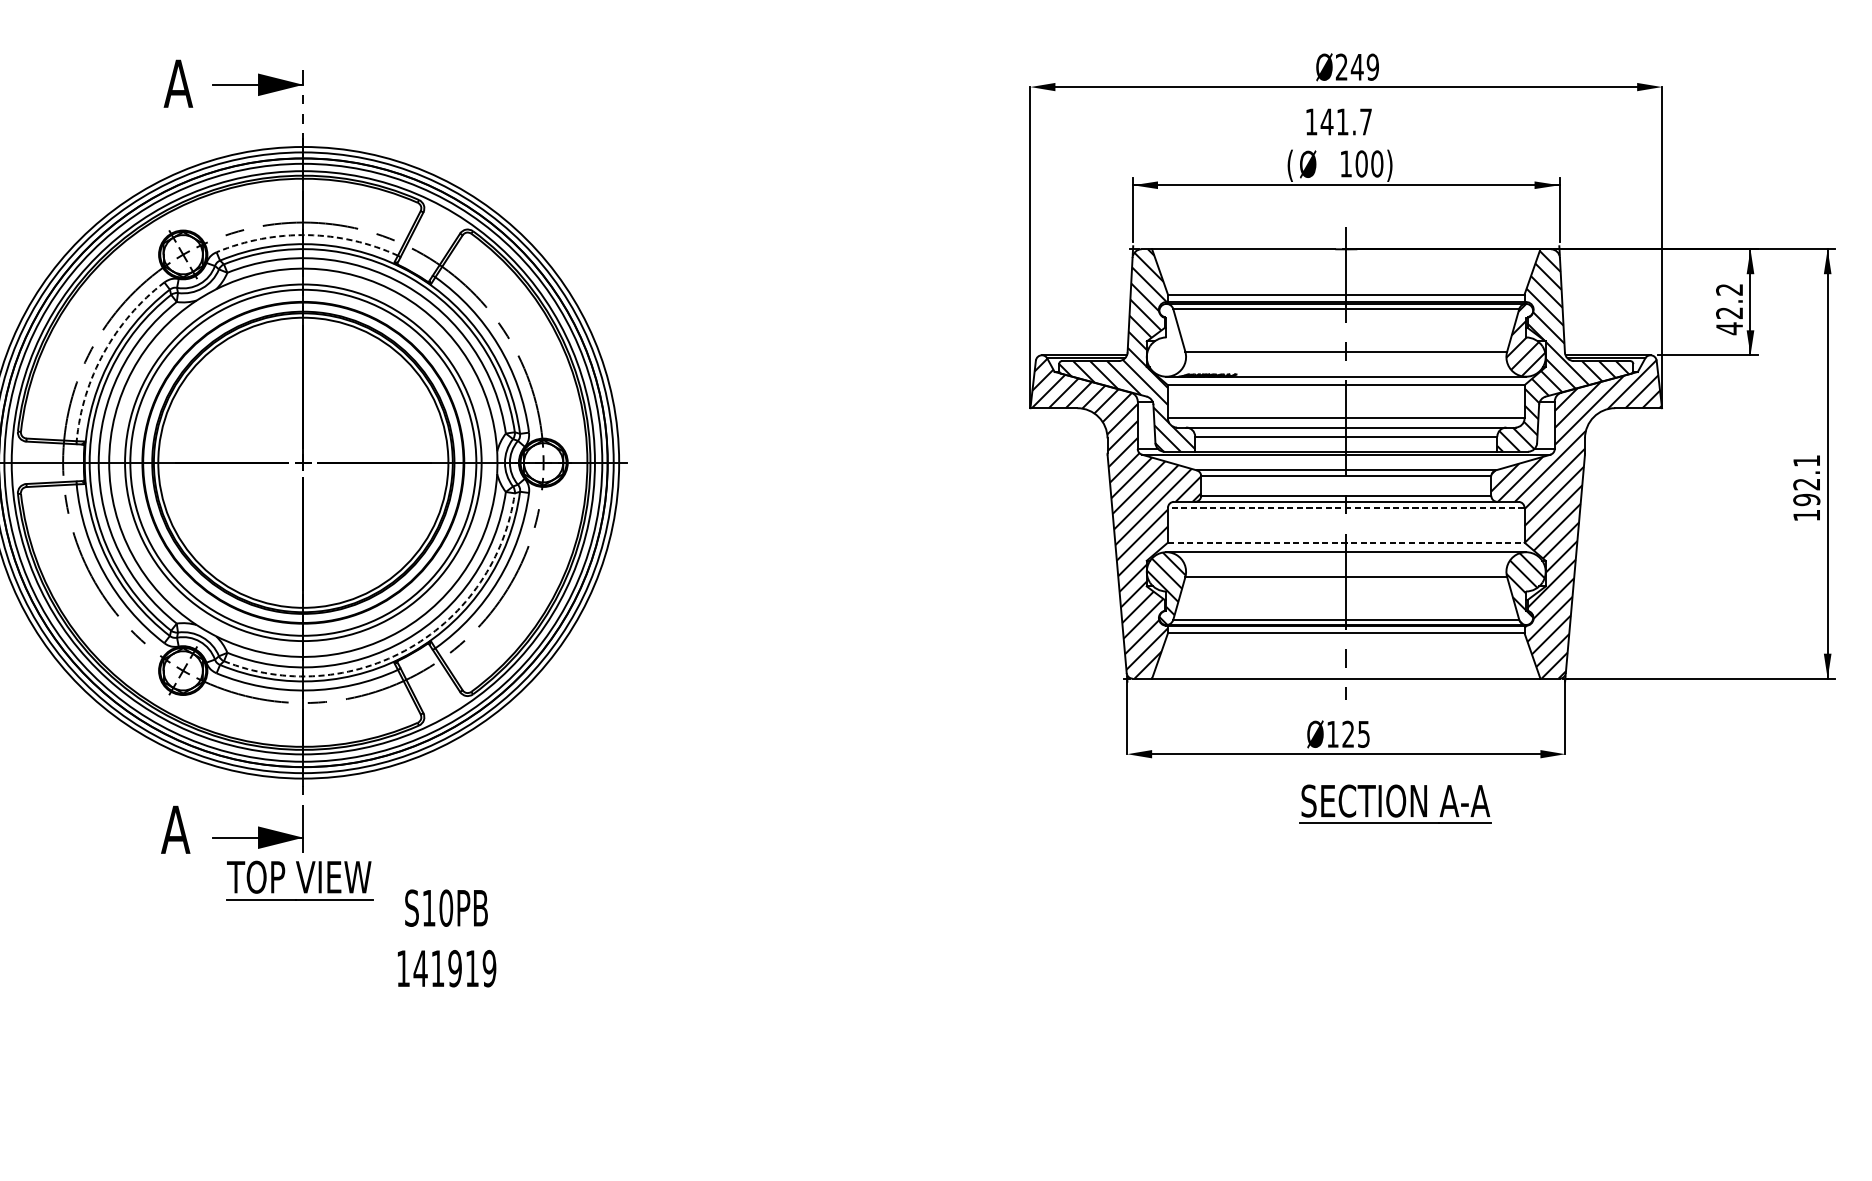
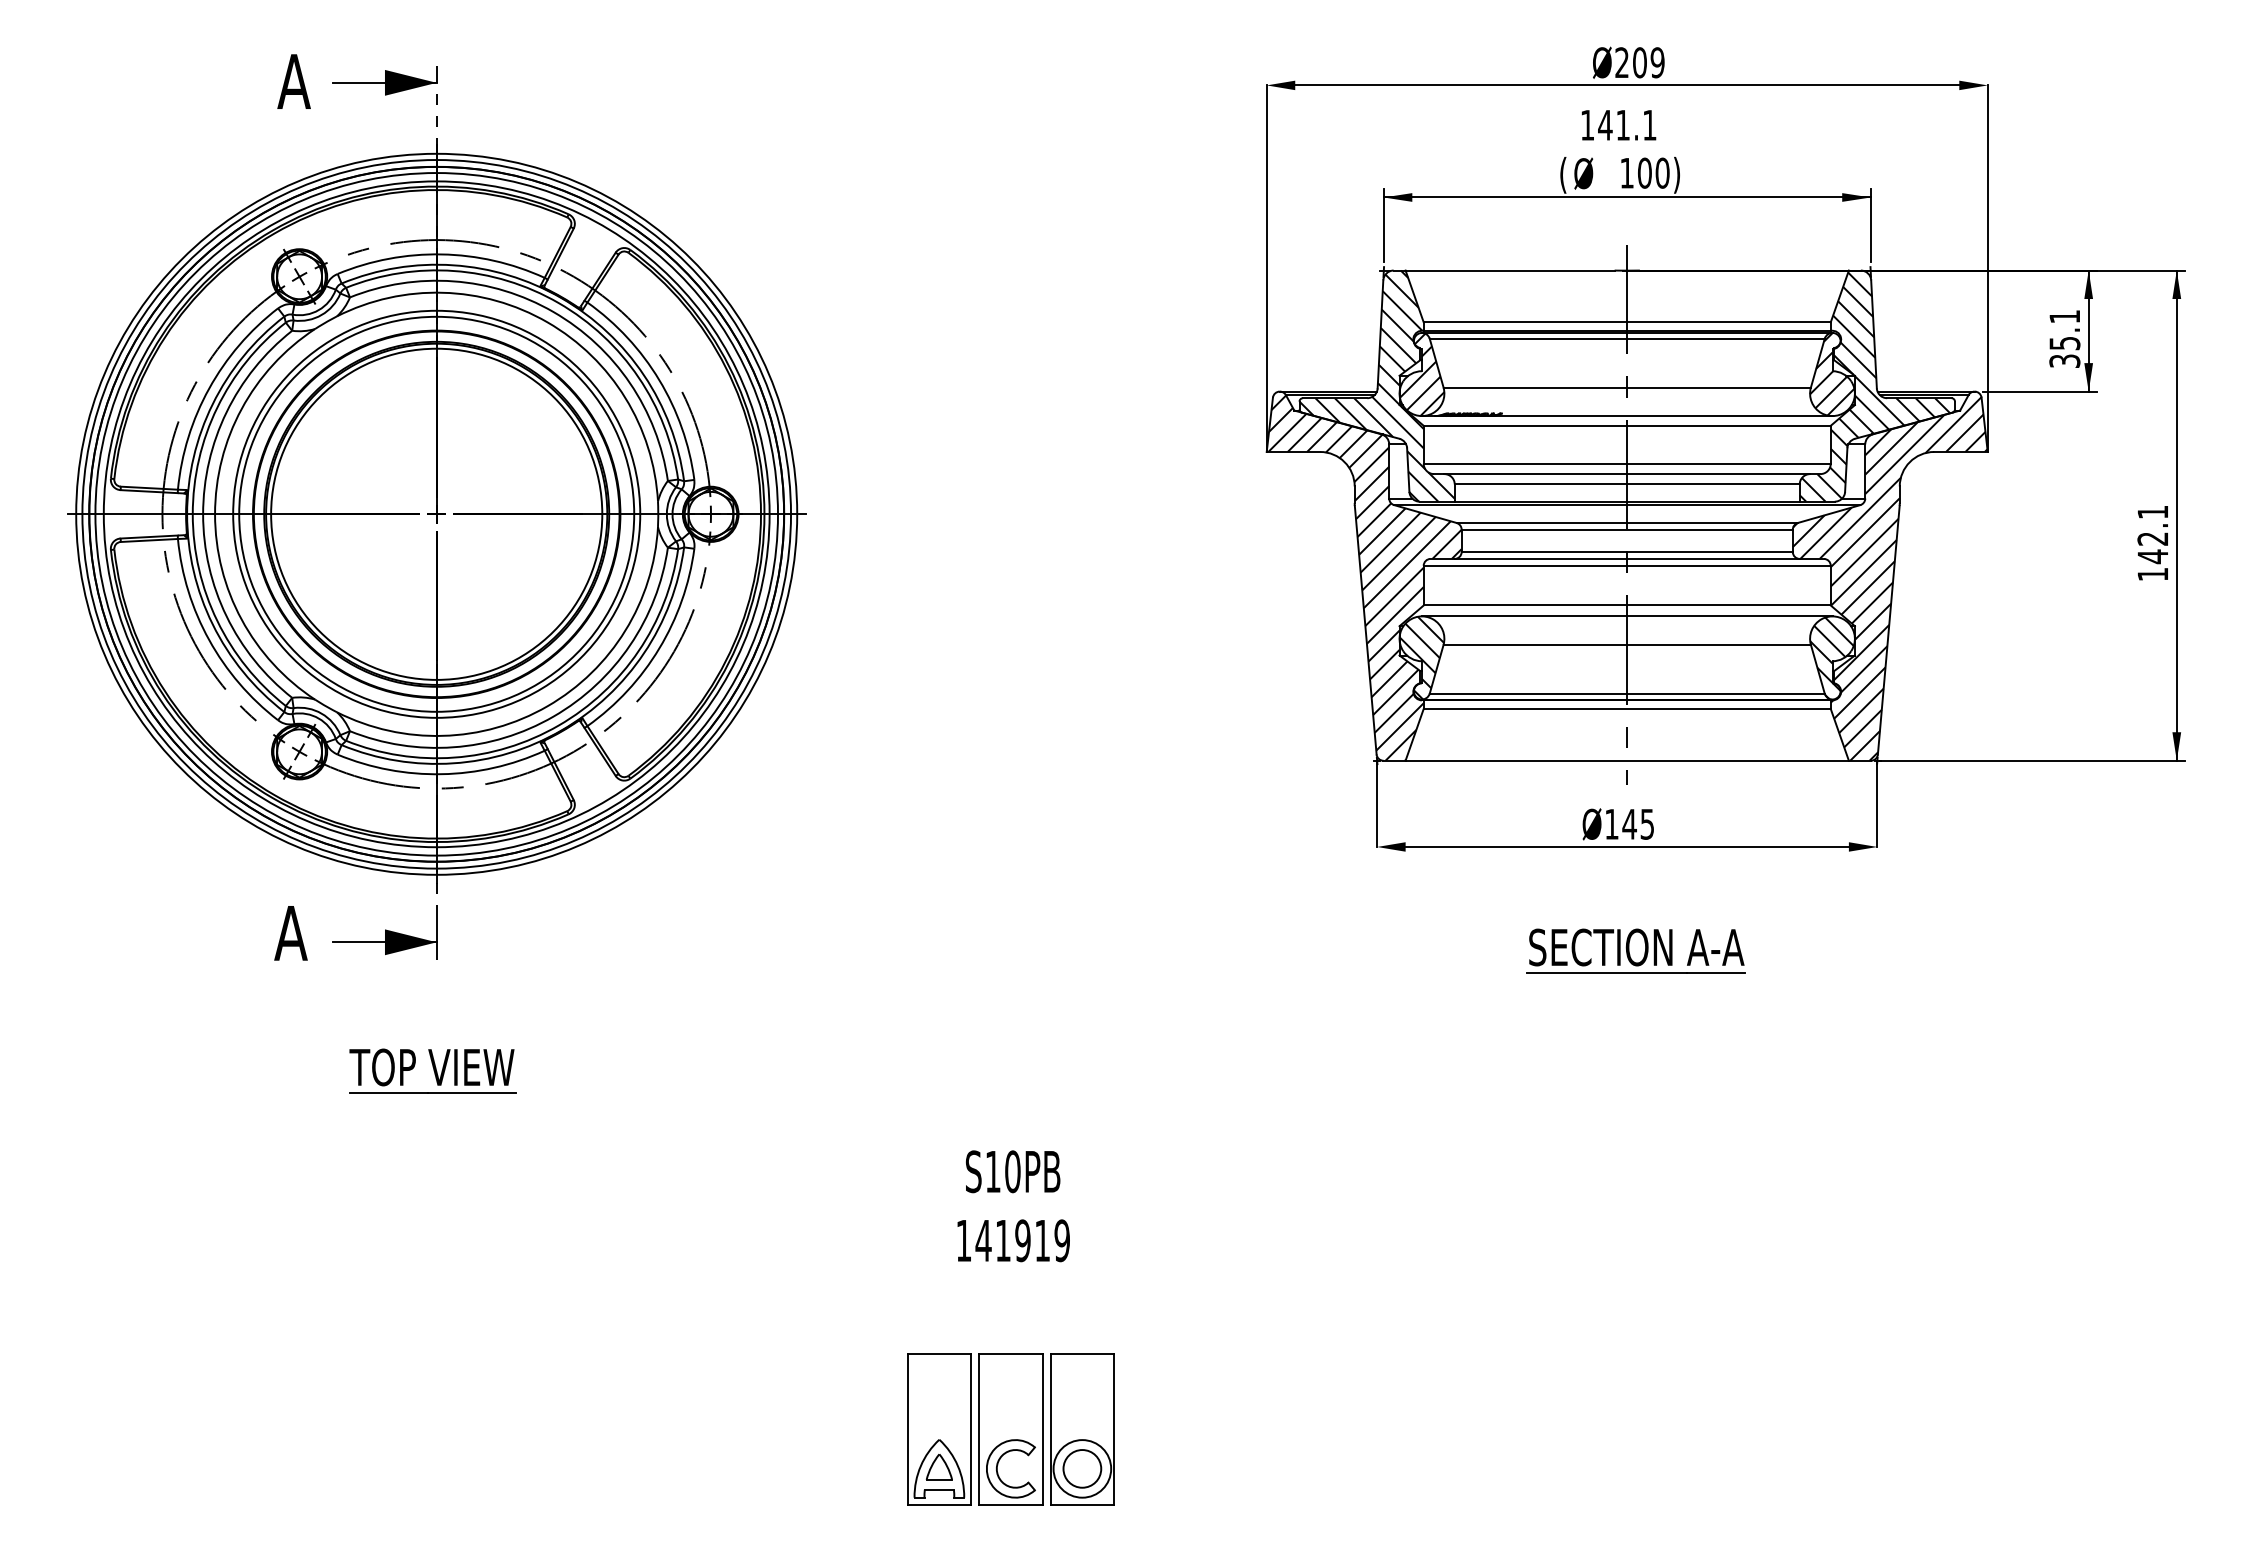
text: (1356, 67) -> (1639, 62), Ø249 -> Ø209
text: (1365, 122) -> (1649, 125), 141.7 -> 141.1
arc: (307, 235) -> (441, 254), dashed -> solid
text: (1729, 309) -> (2064, 339), 42.2 -> 35.1
hatch: (1166, 340) -> (1421, 374), added
arc: (104, 352) -> (209, 388), dashed -> solid
text: (1806, 499) -> (2152, 556), 192.1 -> 142.1
line: (1346, 507) -> (1627, 565), dashed -> solid
line: (1346, 542) -> (1627, 605), dashed -> solid
arc: (410, 647) -> (558, 725), dashed -> solid
text: (1348, 733) -> (1629, 823), Ø125 -> Ø145
part: (1394, 803) -> (1635, 950), moved
part: (299, 879) -> (432, 1070), moved
text: (446, 938) -> (1013, 1206), moved

